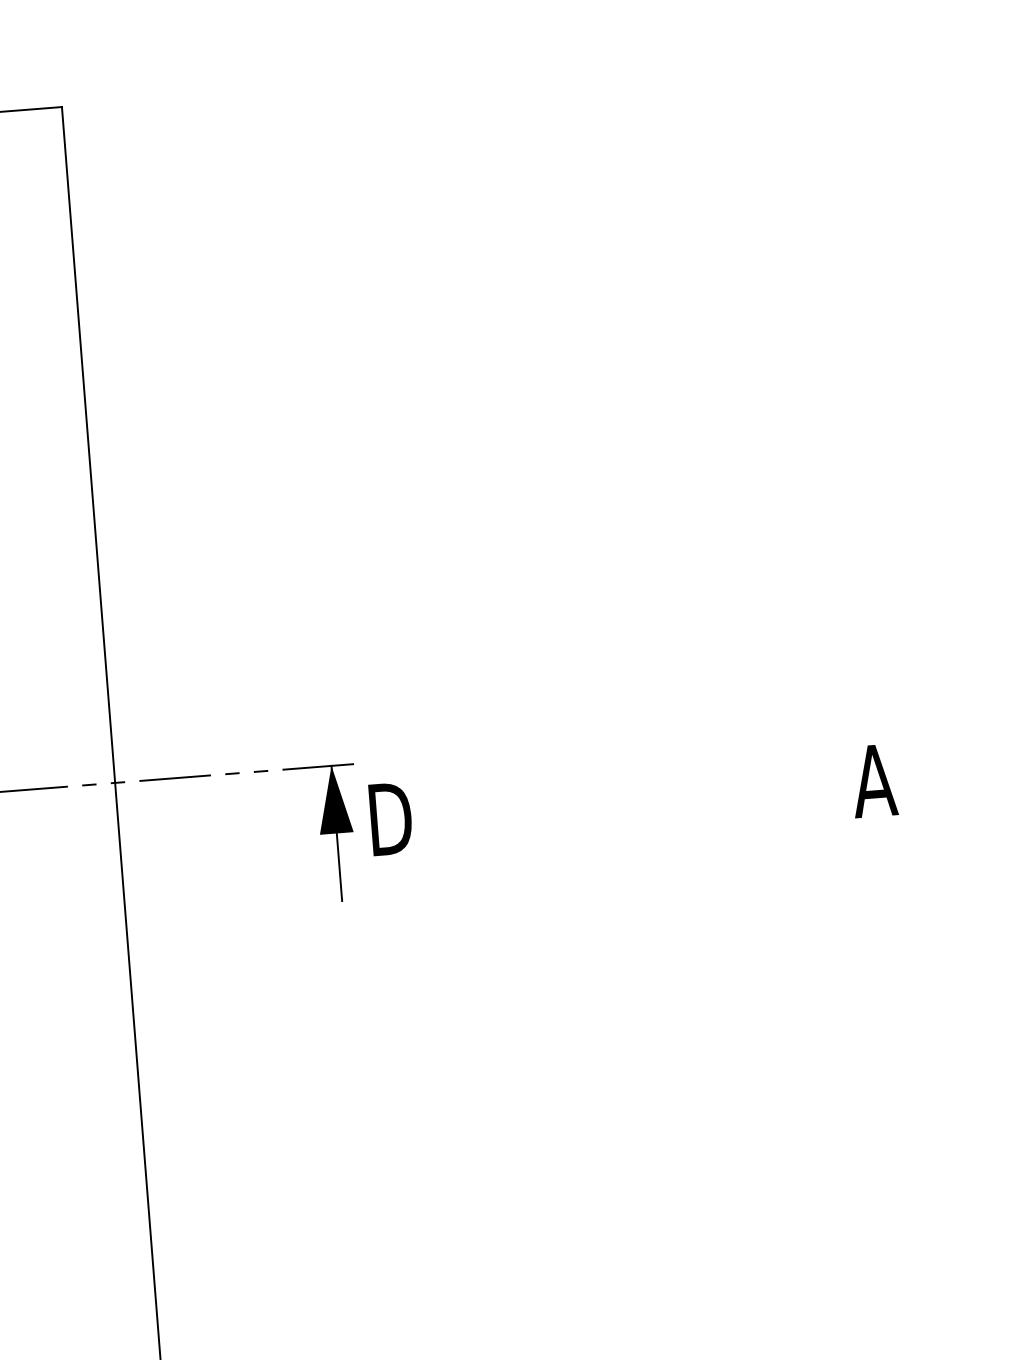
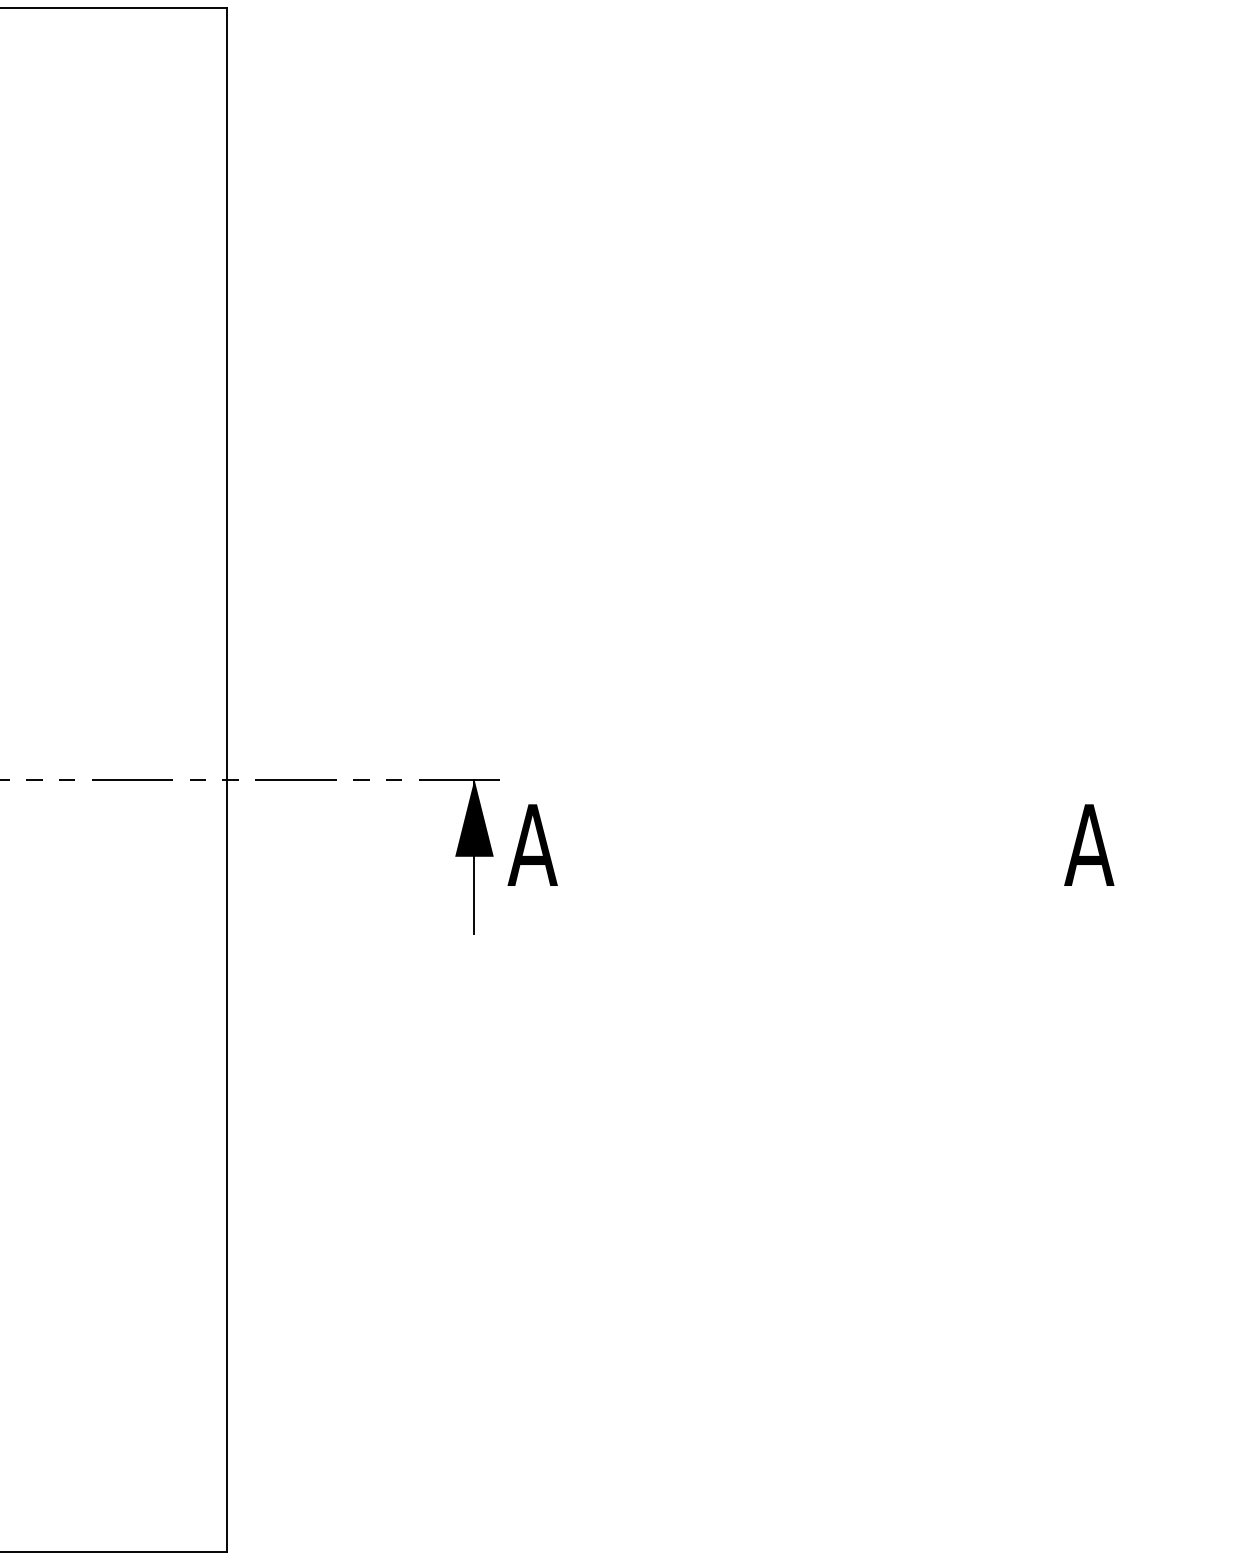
text: (387, 818) -> (533, 844), D -> A

